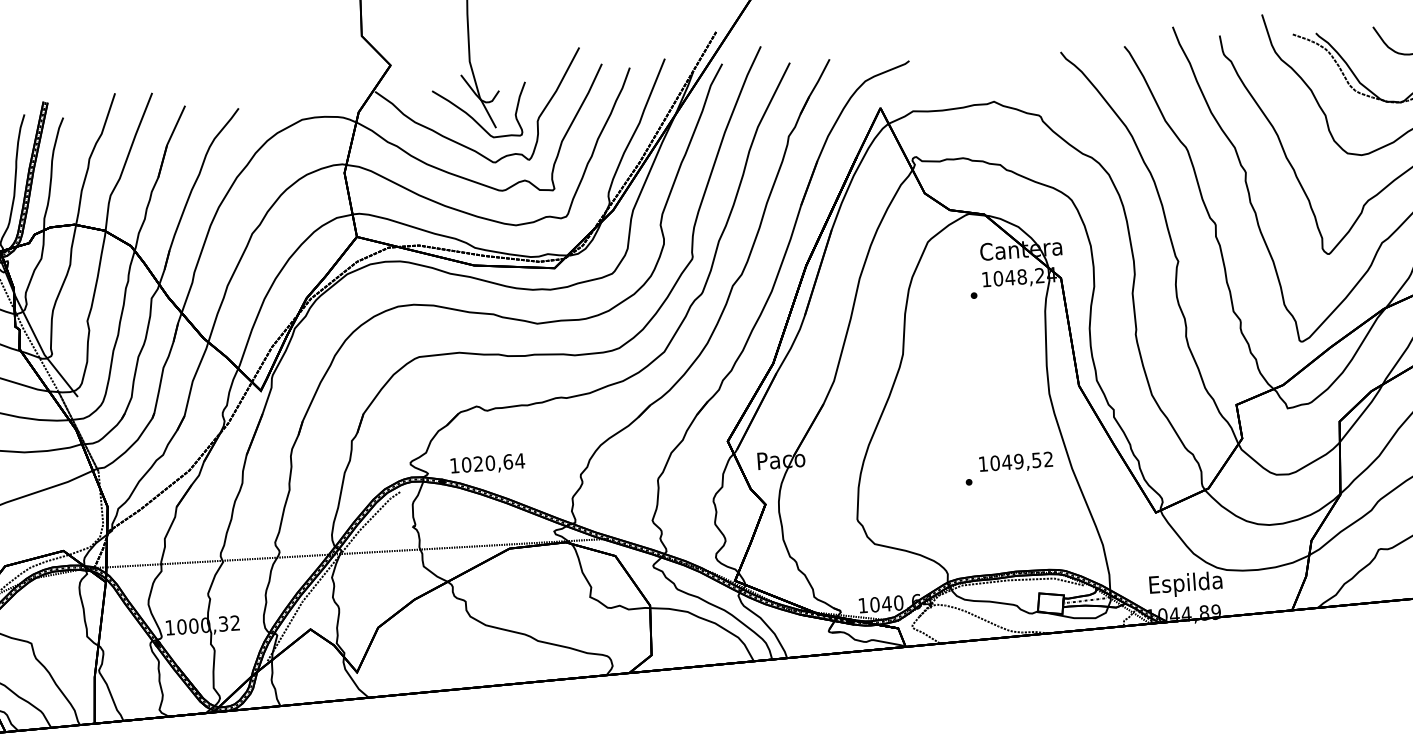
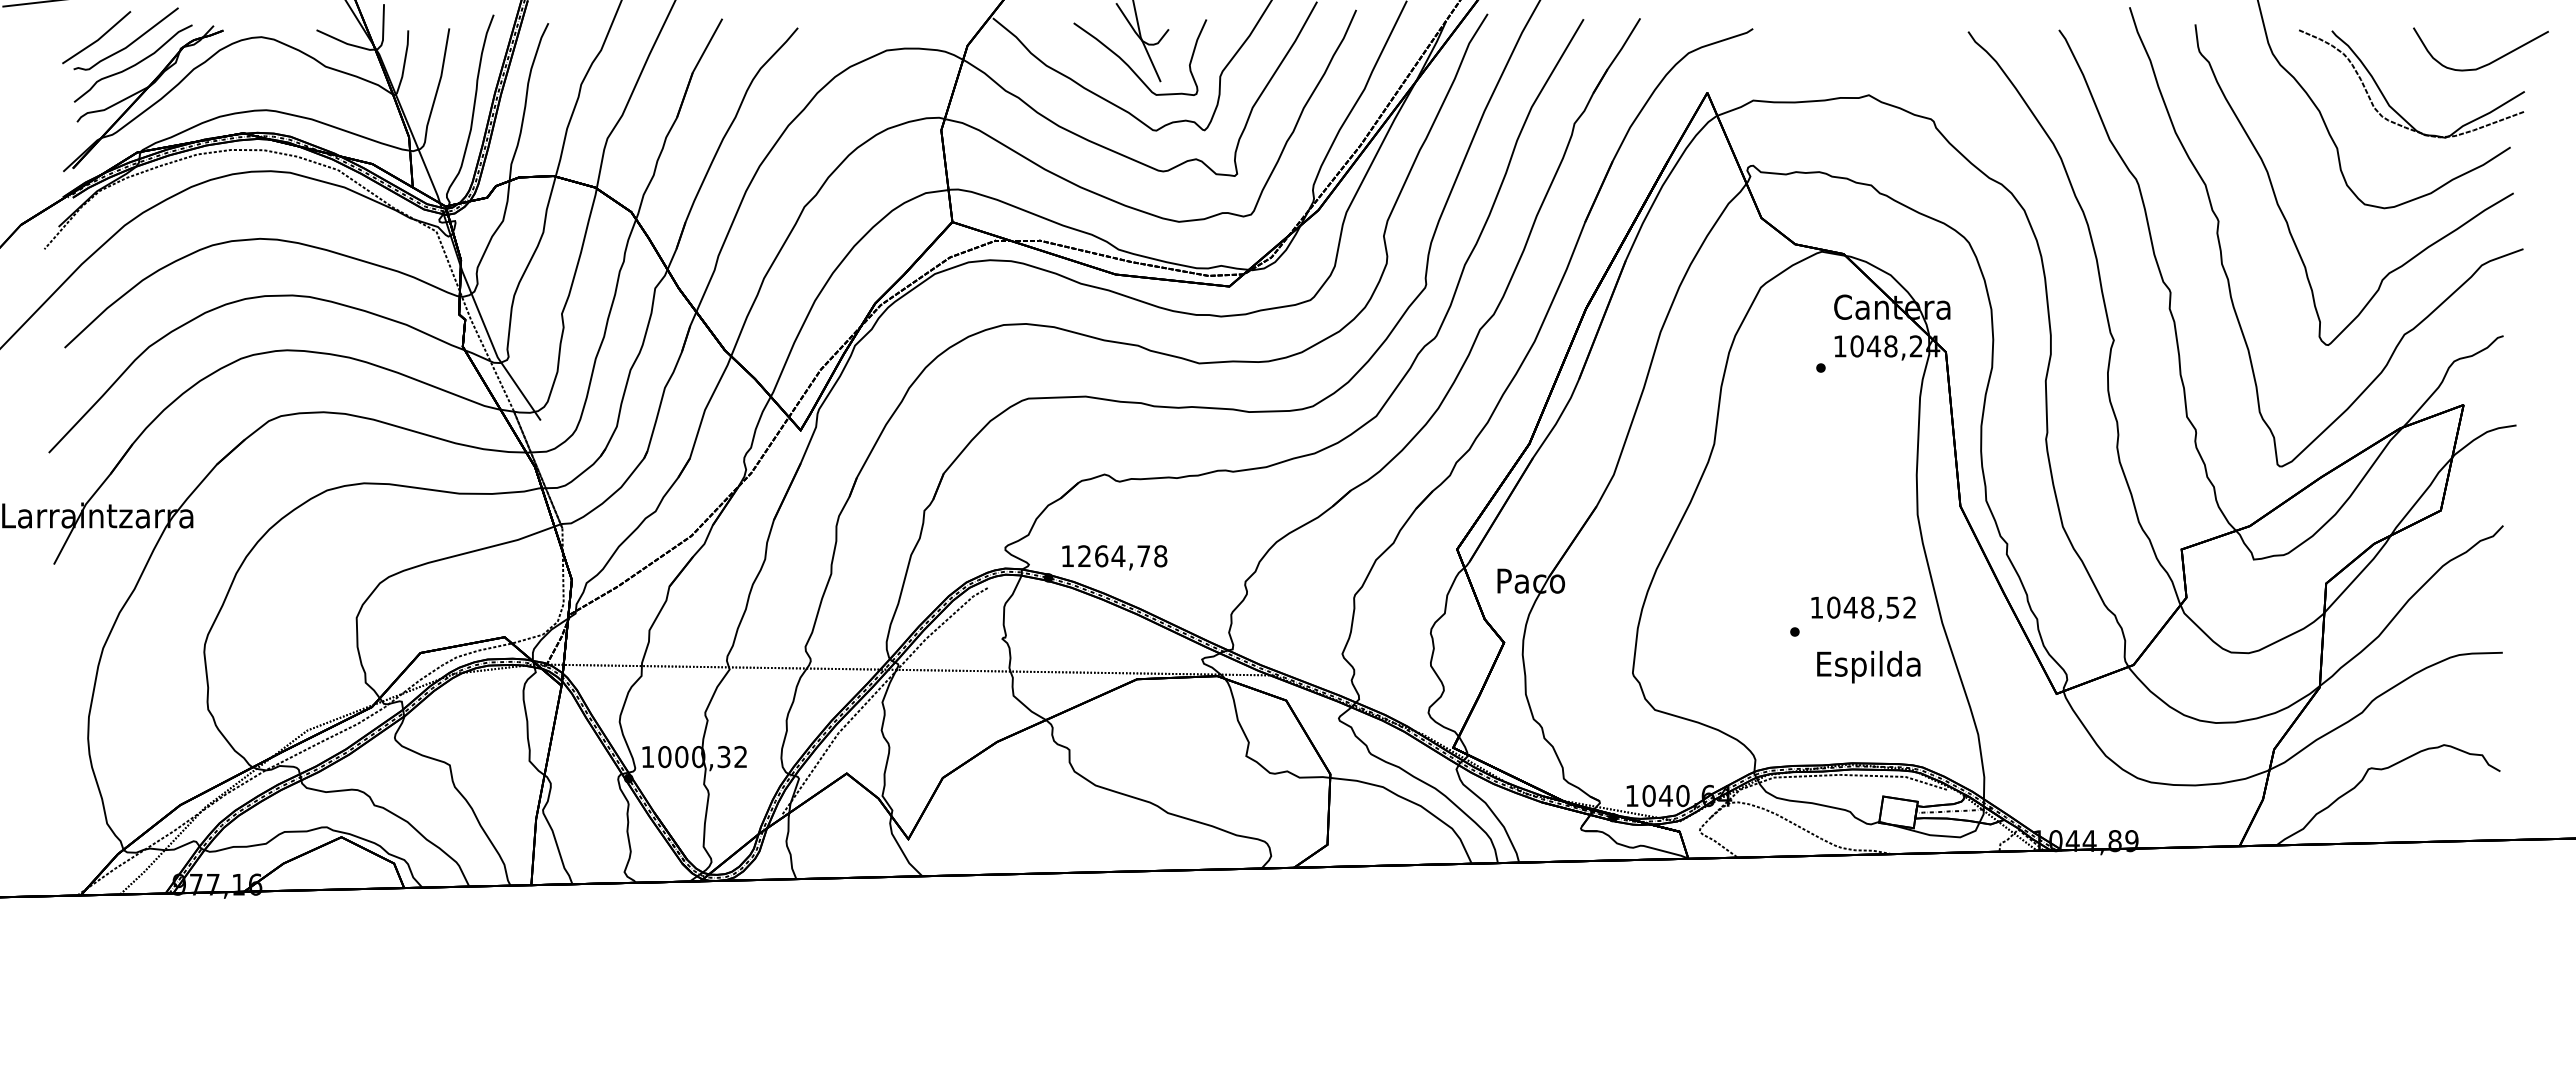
text: (1018, 461) -> (1867, 607), 1049,52 -> 1048,52
text: (493, 463) -> (1122, 556), 1020,64 -> 1264,78
text: (1185, 584) -> (1868, 666), moved

